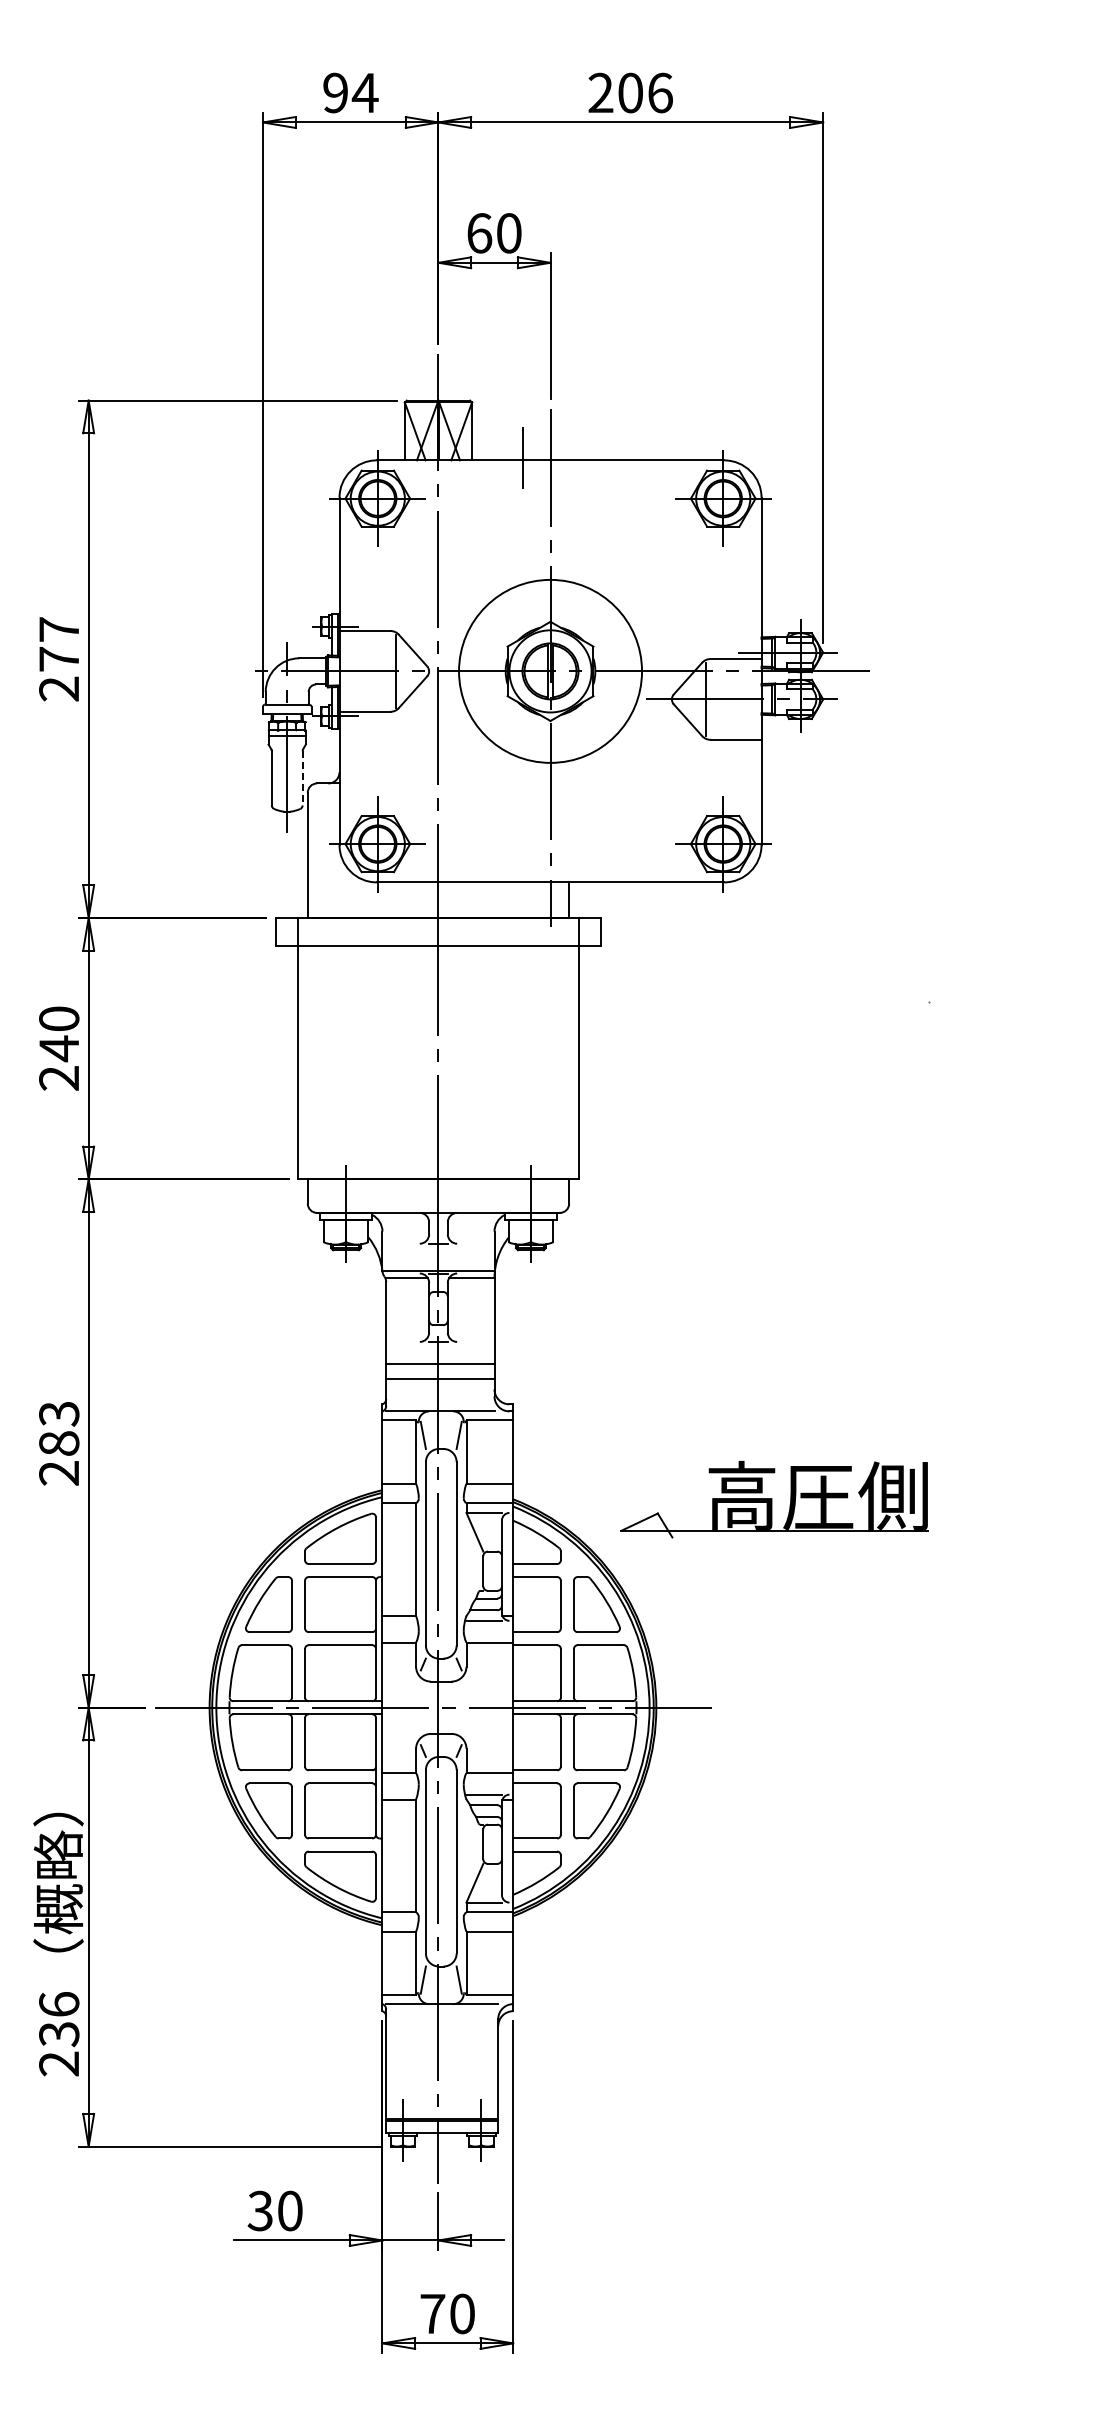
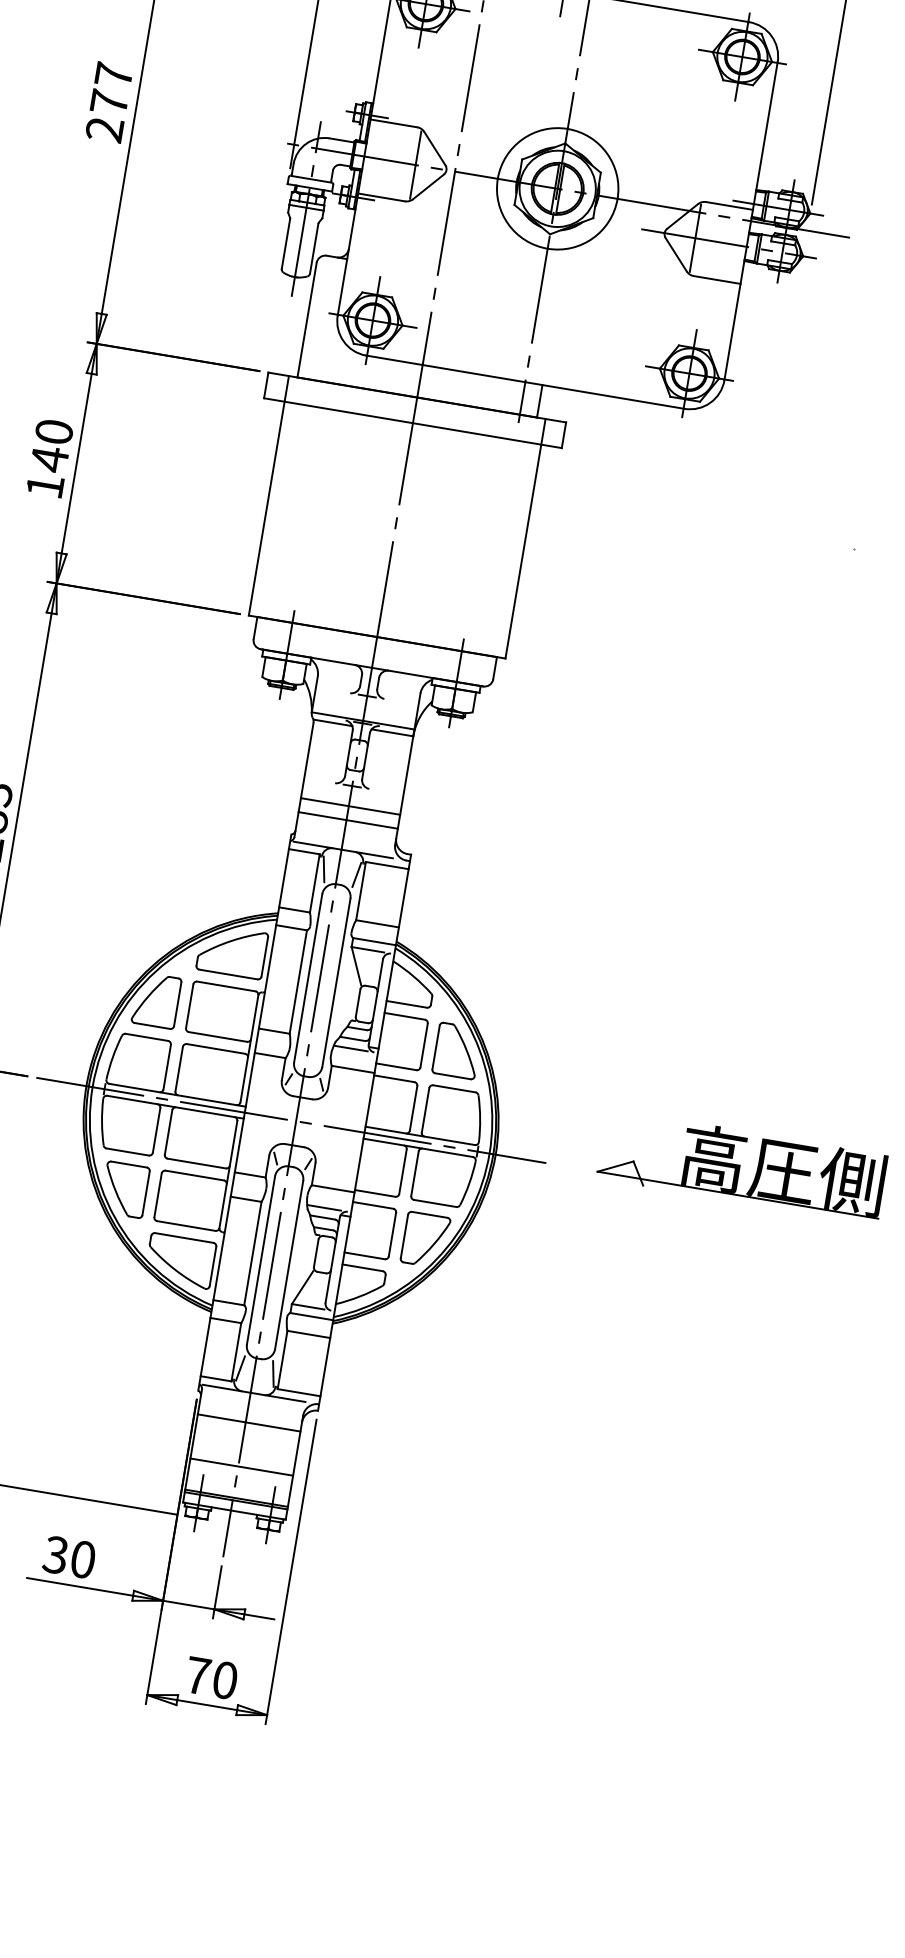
circle: (550, 671) -> (557, 188), size x0.71
line: (302, 778) -> (314, 248), dashed -> solid
text: (58, 1078) -> (44, 486), 240 -> 140
part: (774, 1499) -> (742, 1166), moved
line: (442, 2036) -> (249, 1423), added
line: (442, 2084) -> (242, 1467), added

